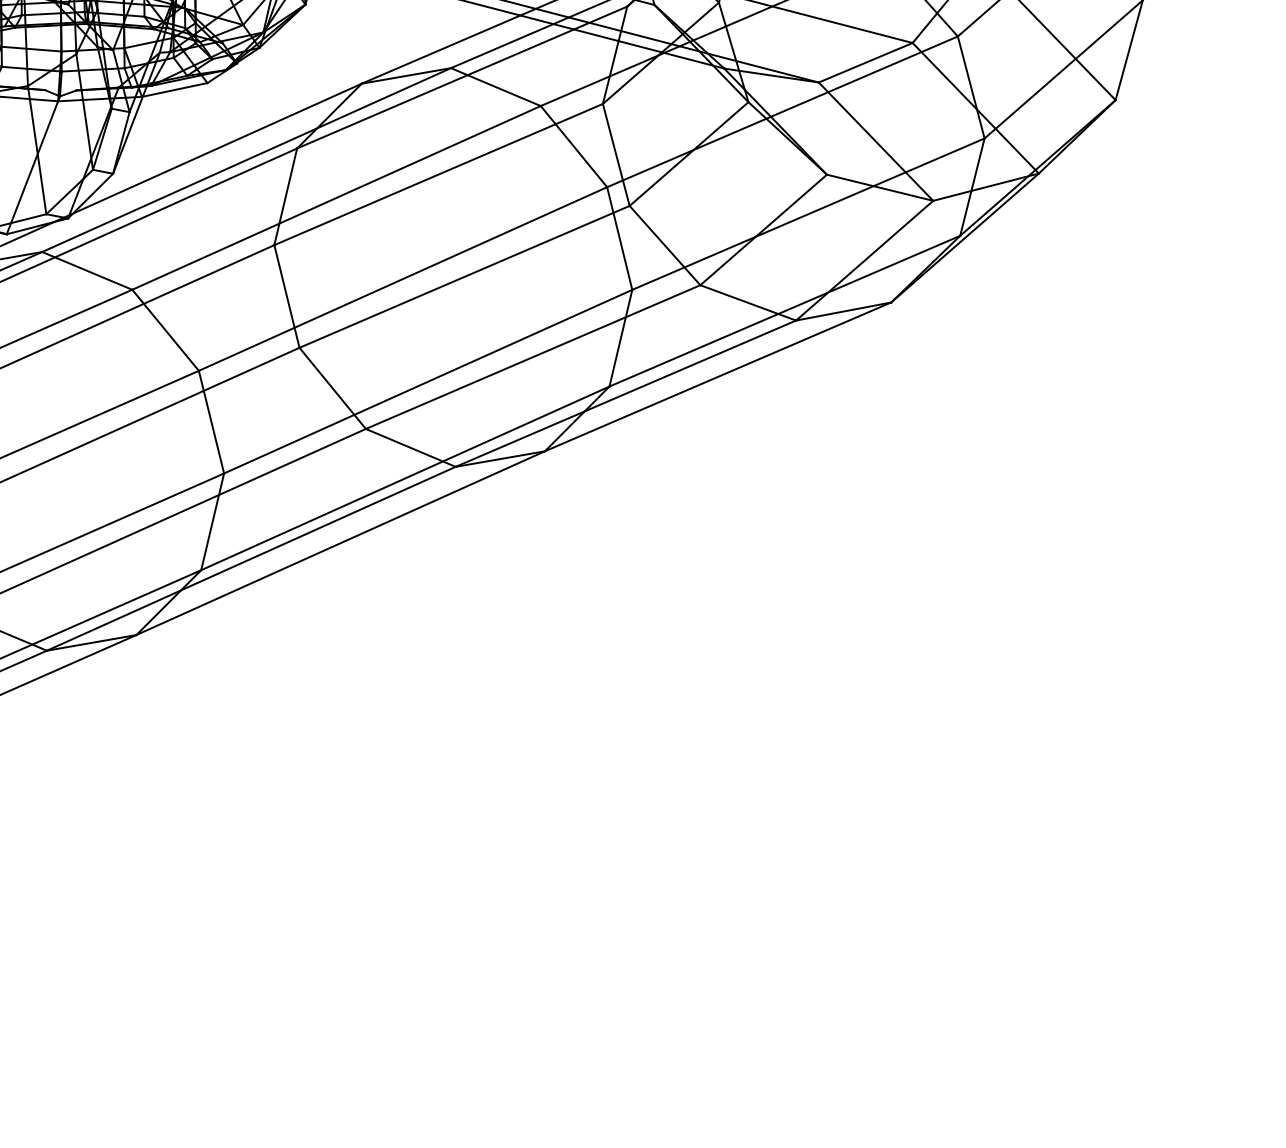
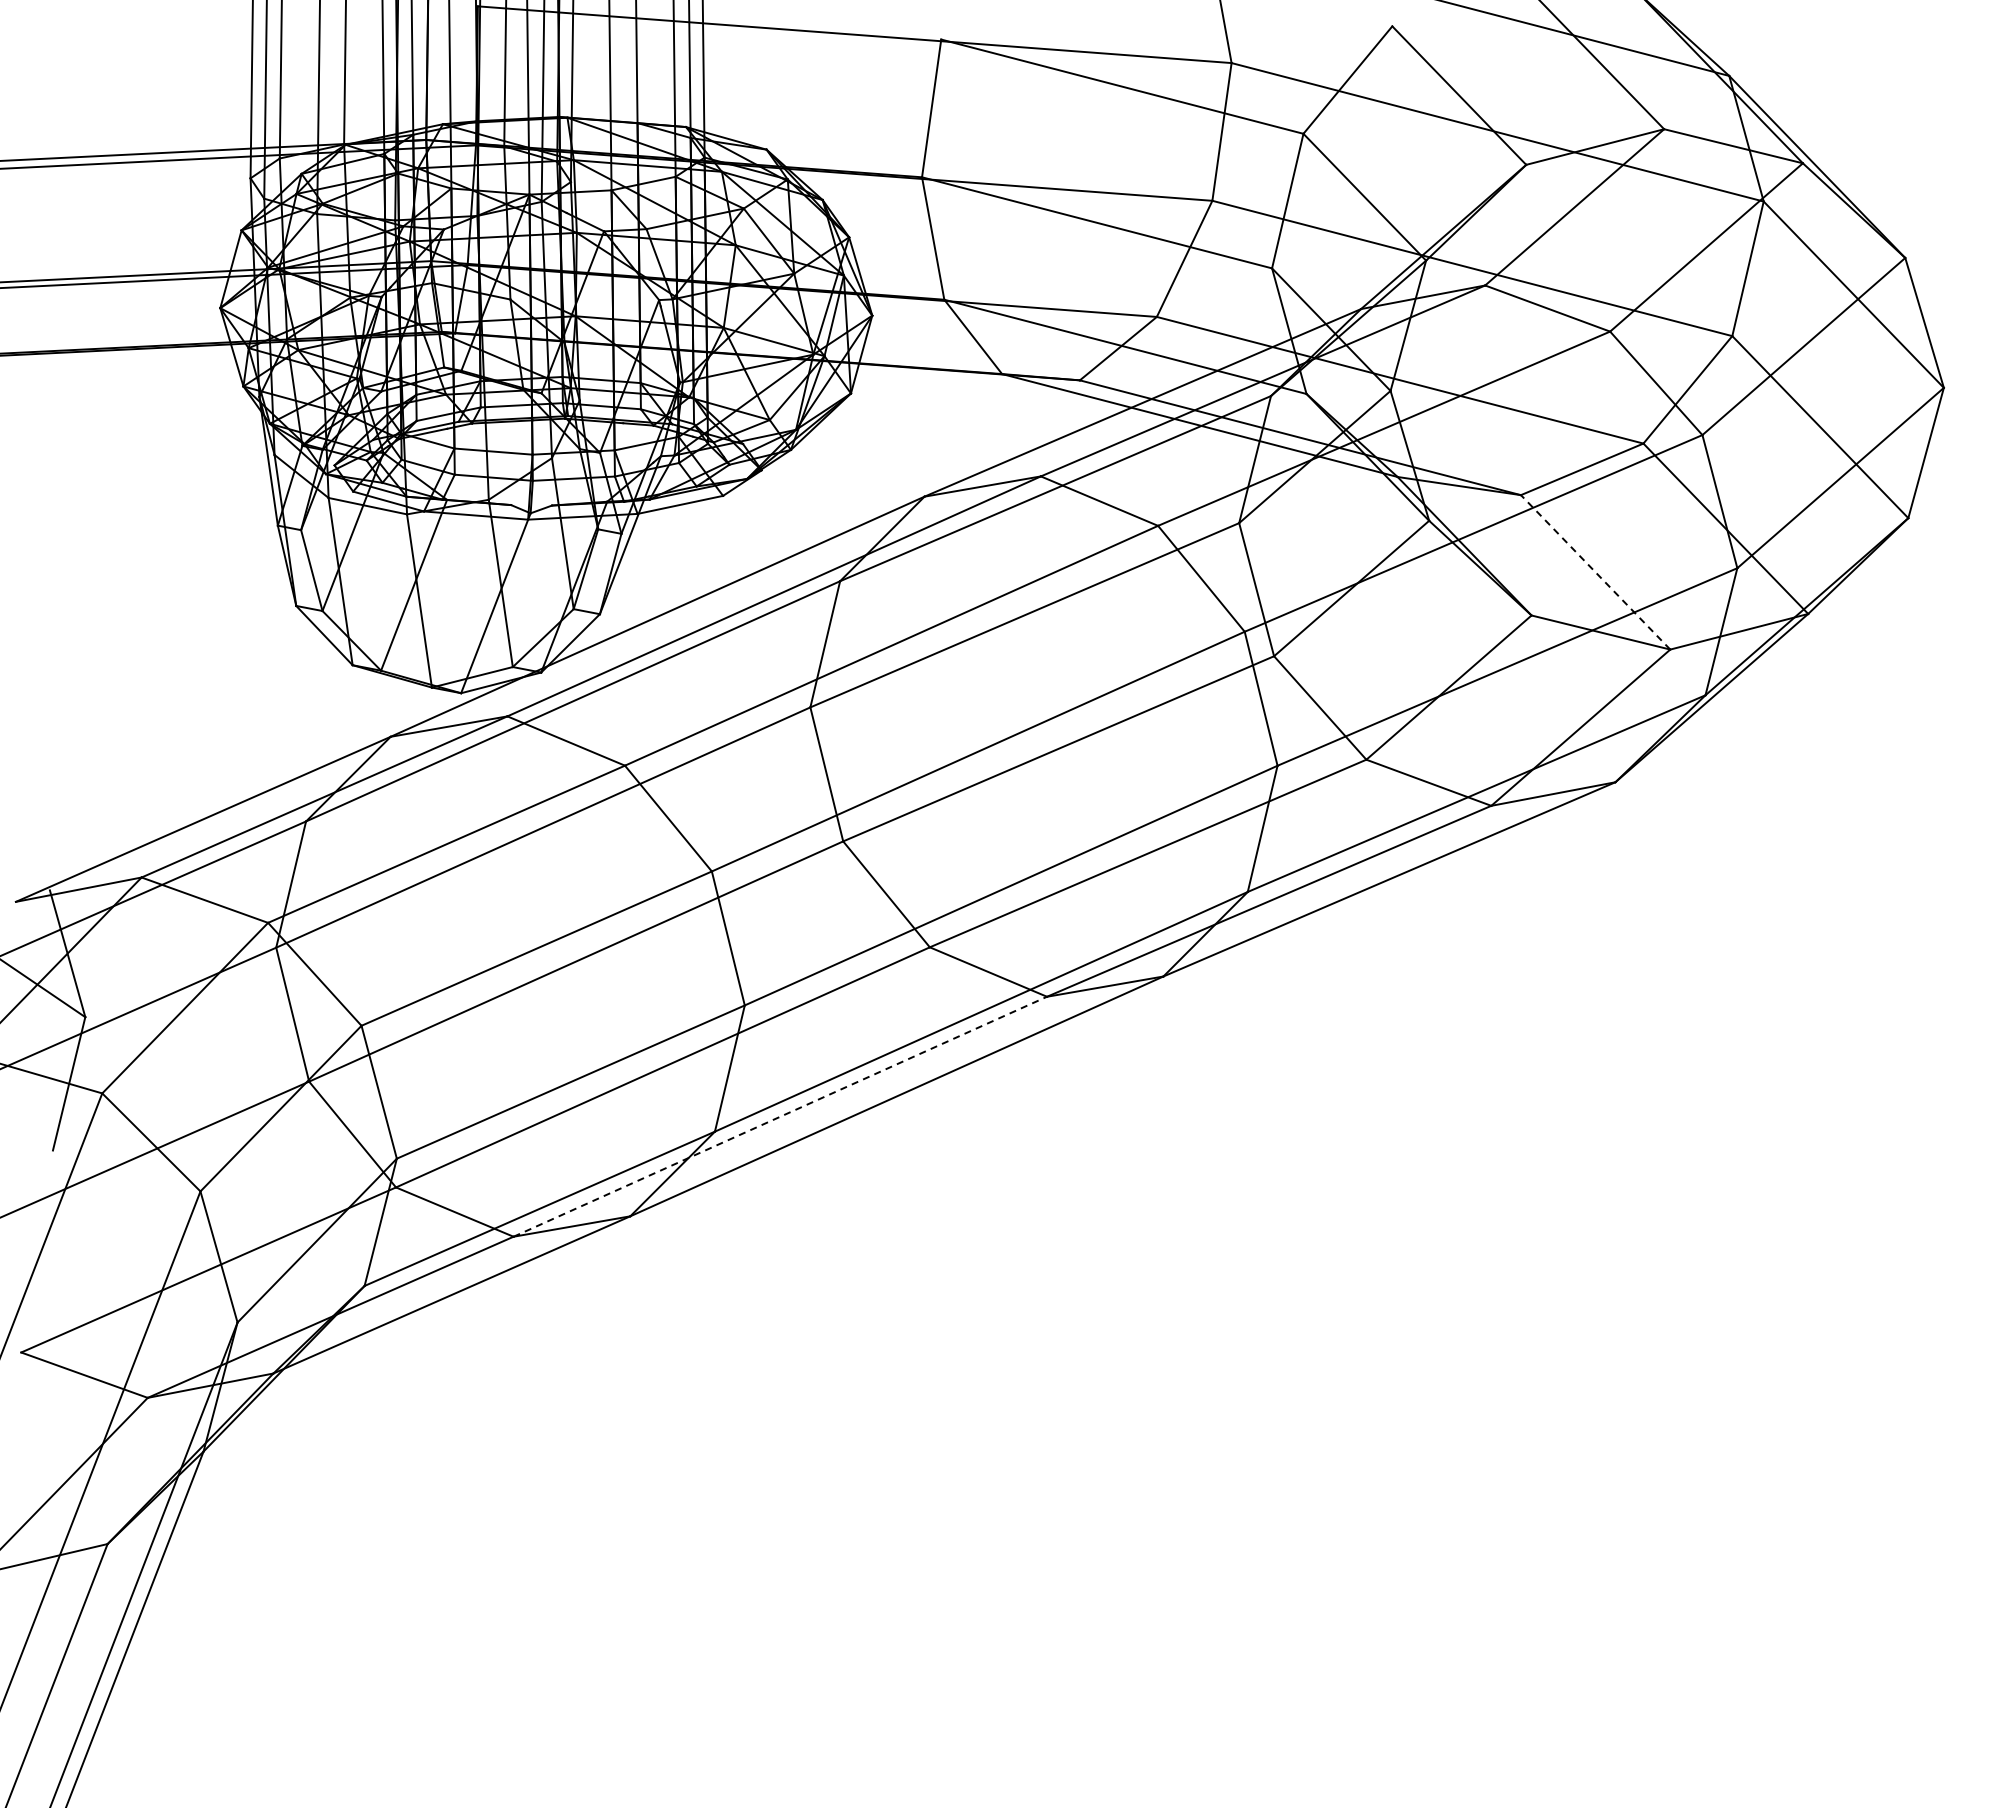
line: (875, 141) -> (1595, 572), solid -> dashed
line: (251, 558) -> (780, 1116), solid -> dashed

